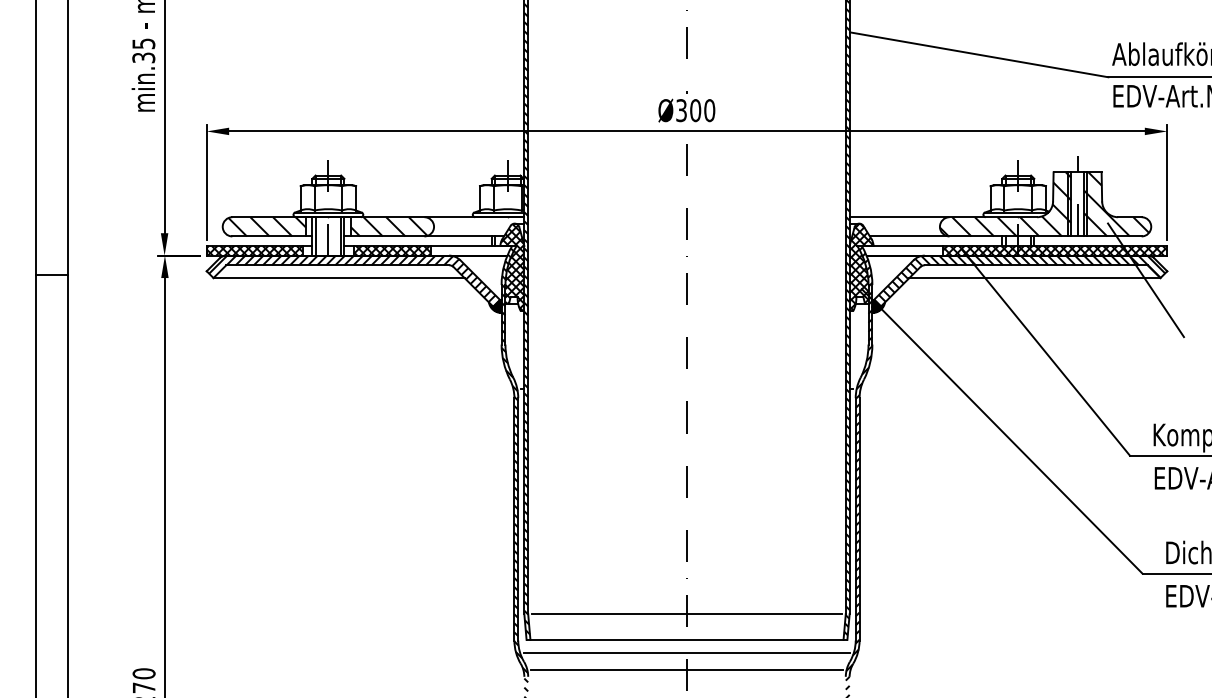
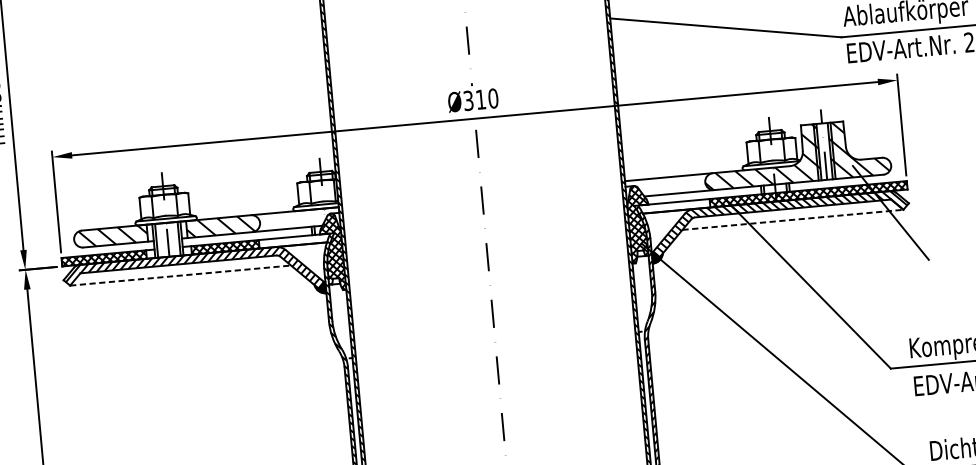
text: (695, 110) -> (480, 99), Ø300 -> Ø310
line: (339, 278) -> (181, 275), solid -> dashed
line: (1034, 278) -> (792, 220), solid -> dashed

